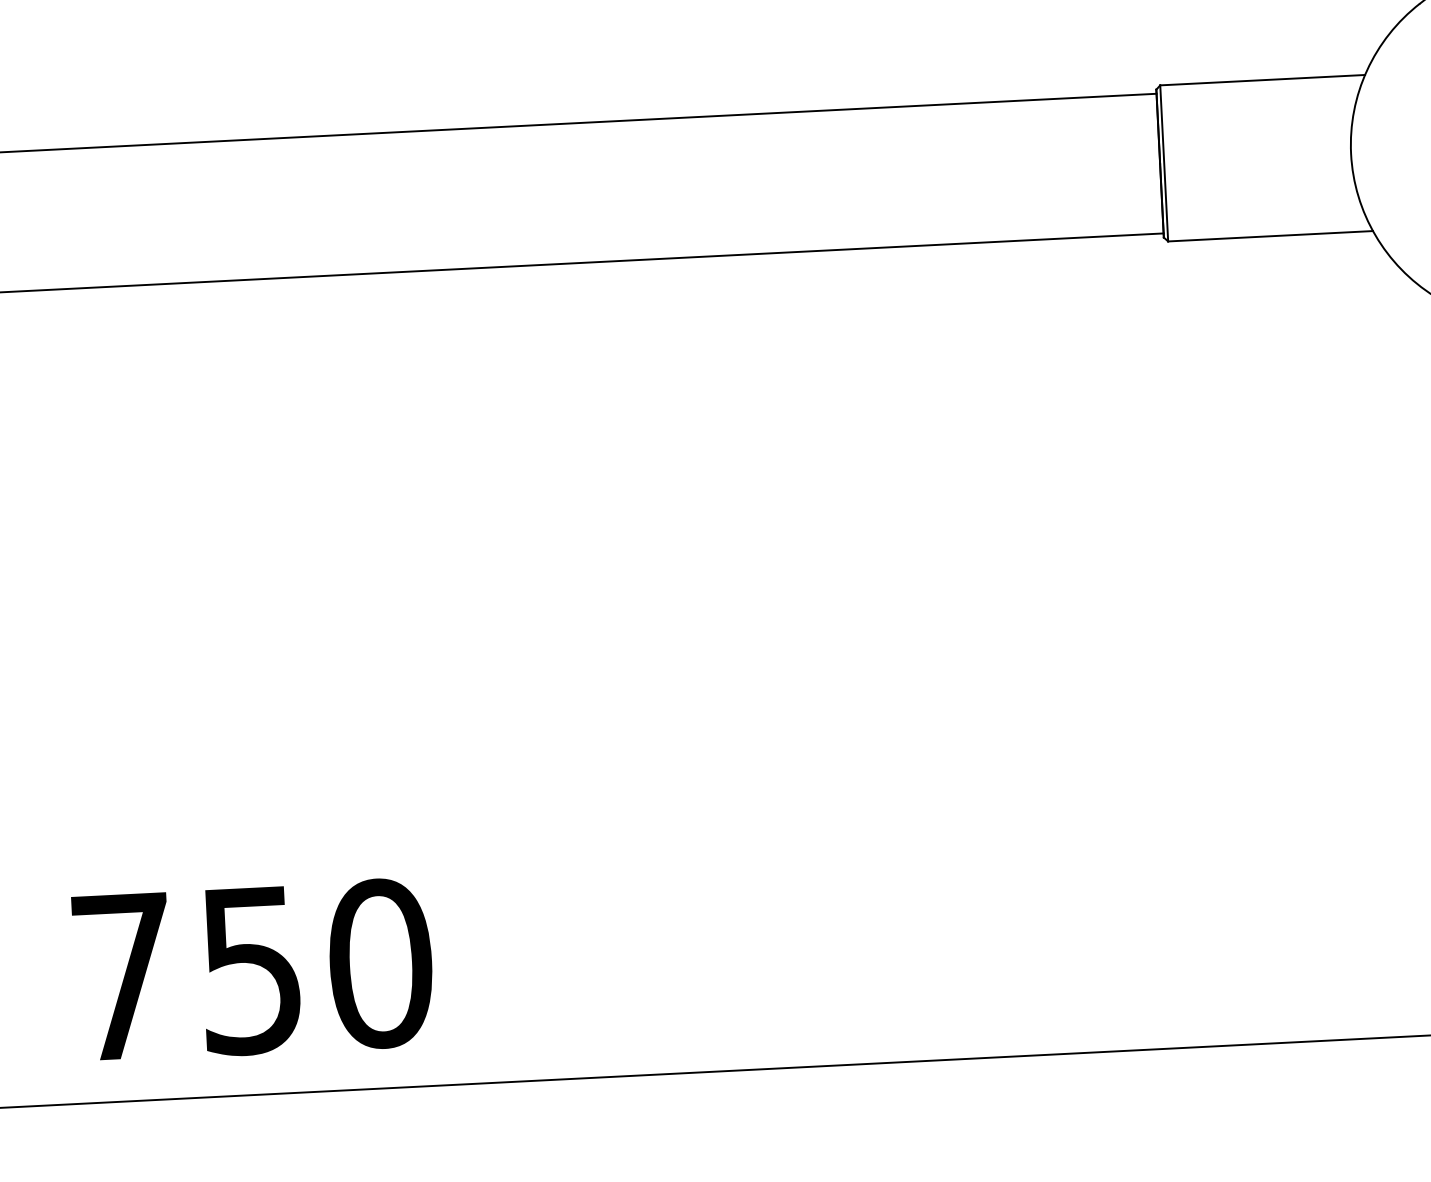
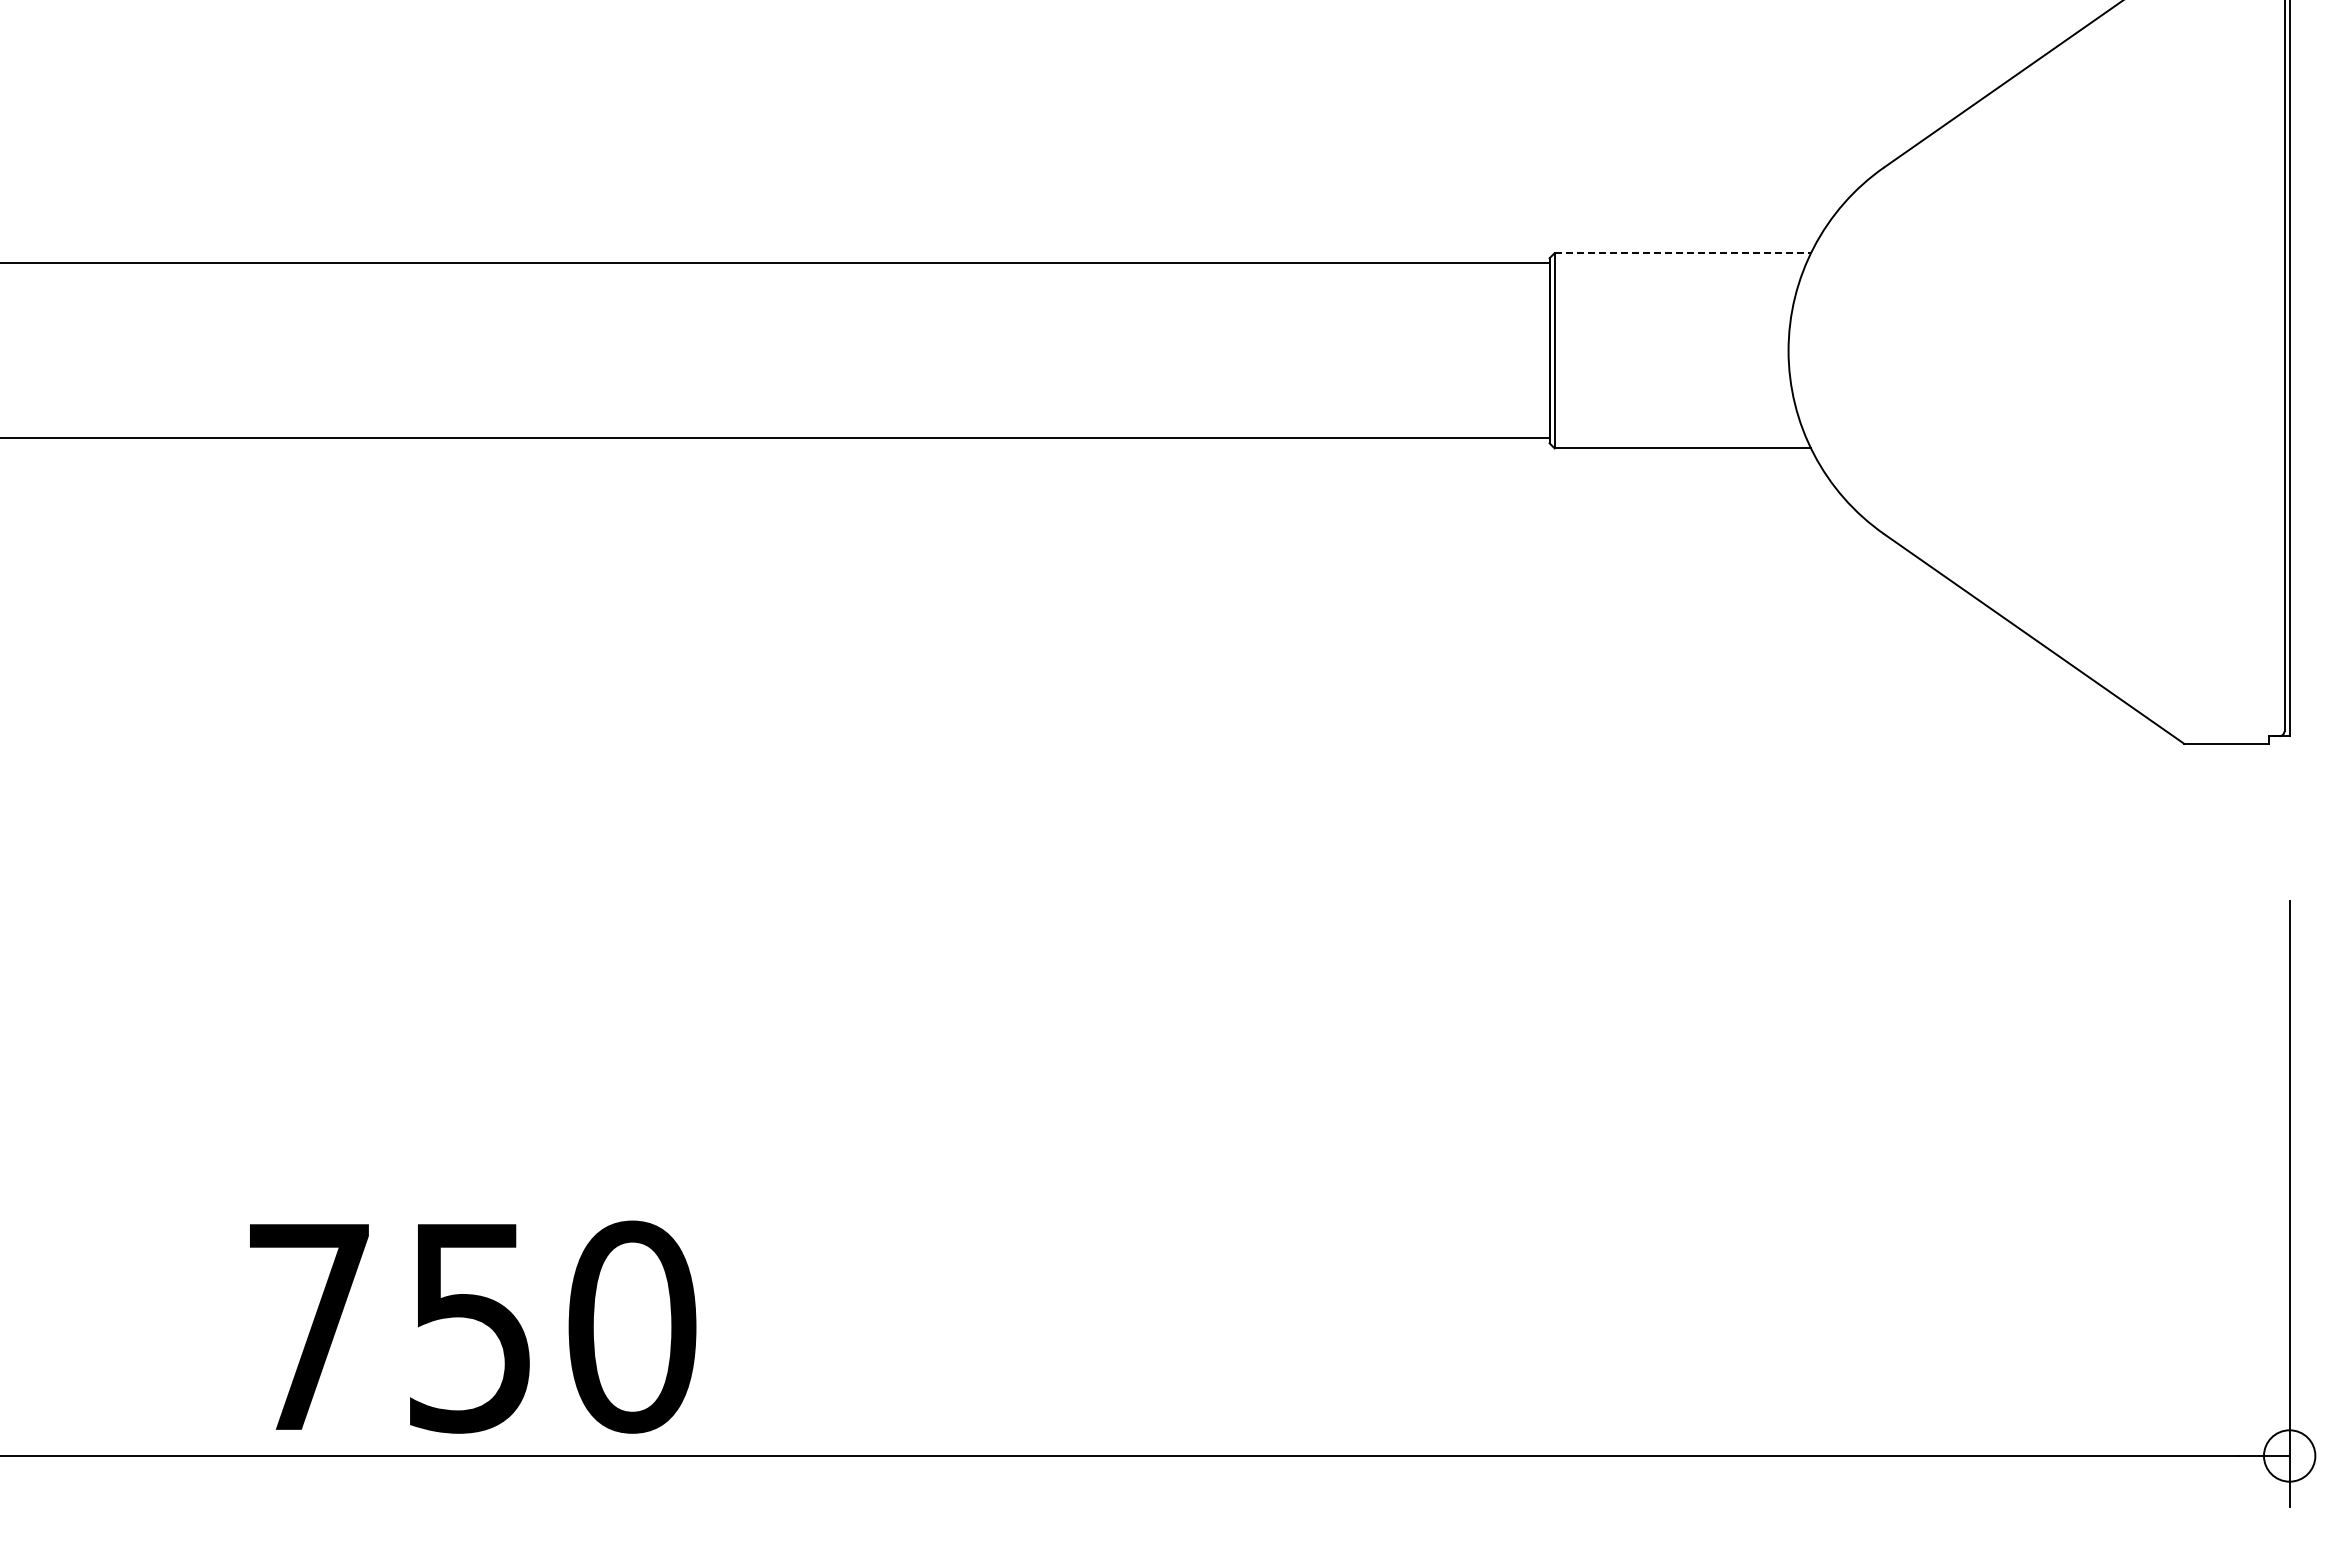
line: (1263, 80) -> (1683, 253), solid -> dashed
text: (253, 969) -> (473, 1326), moved

